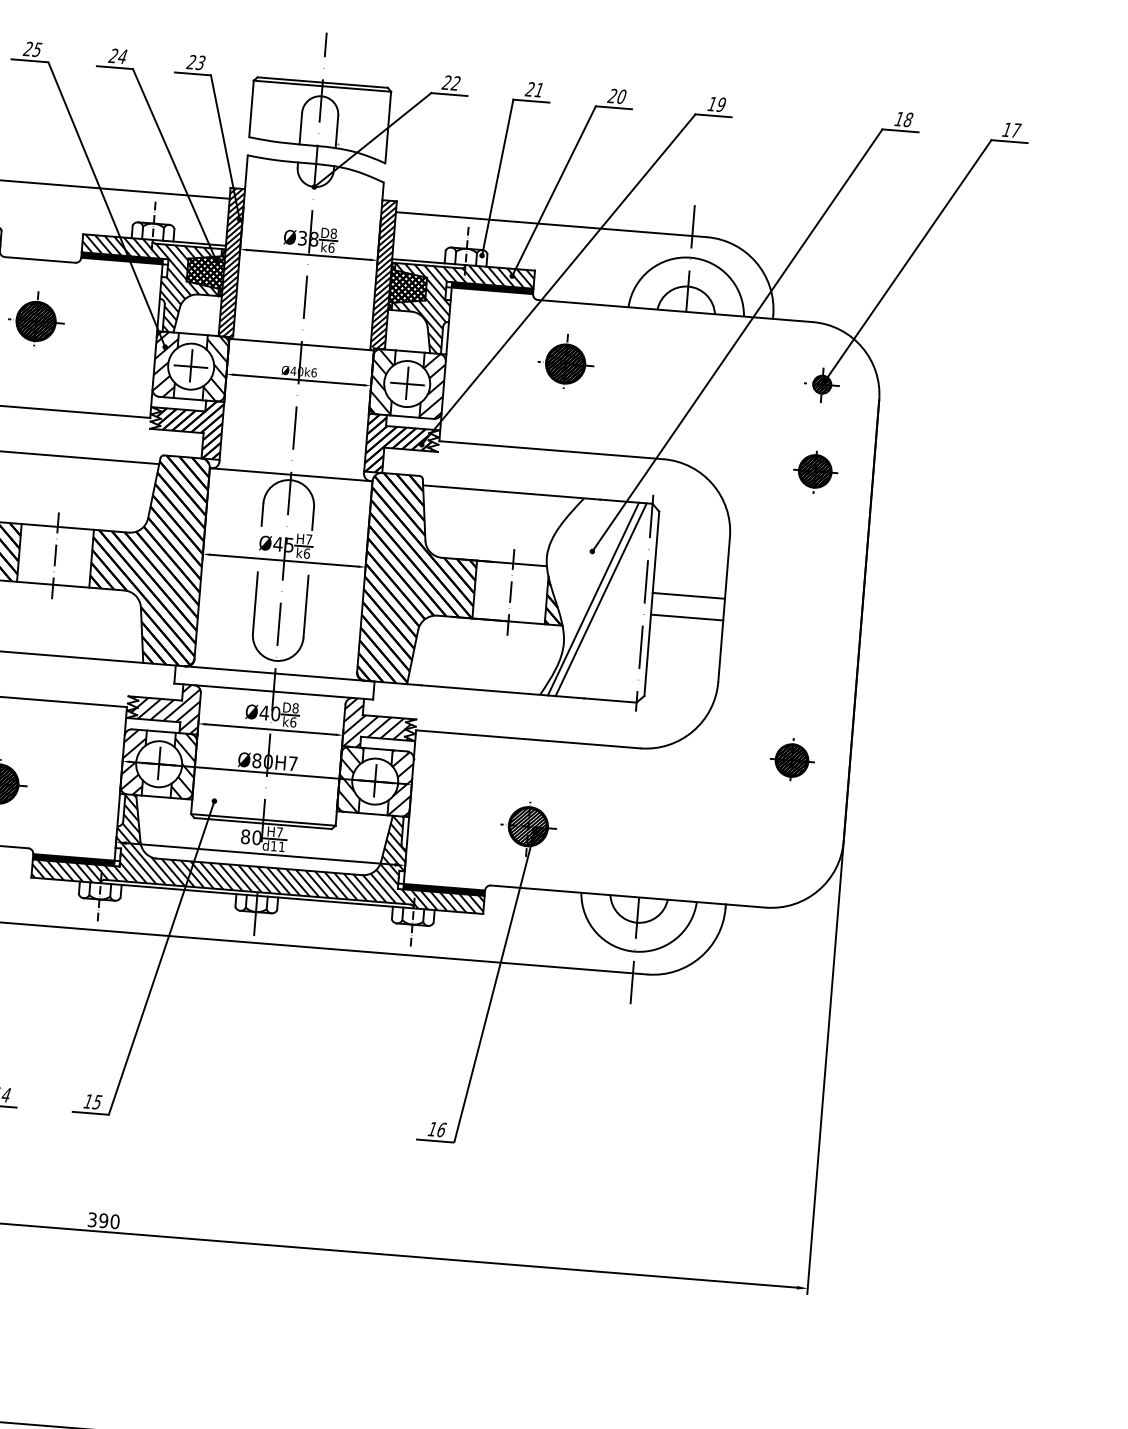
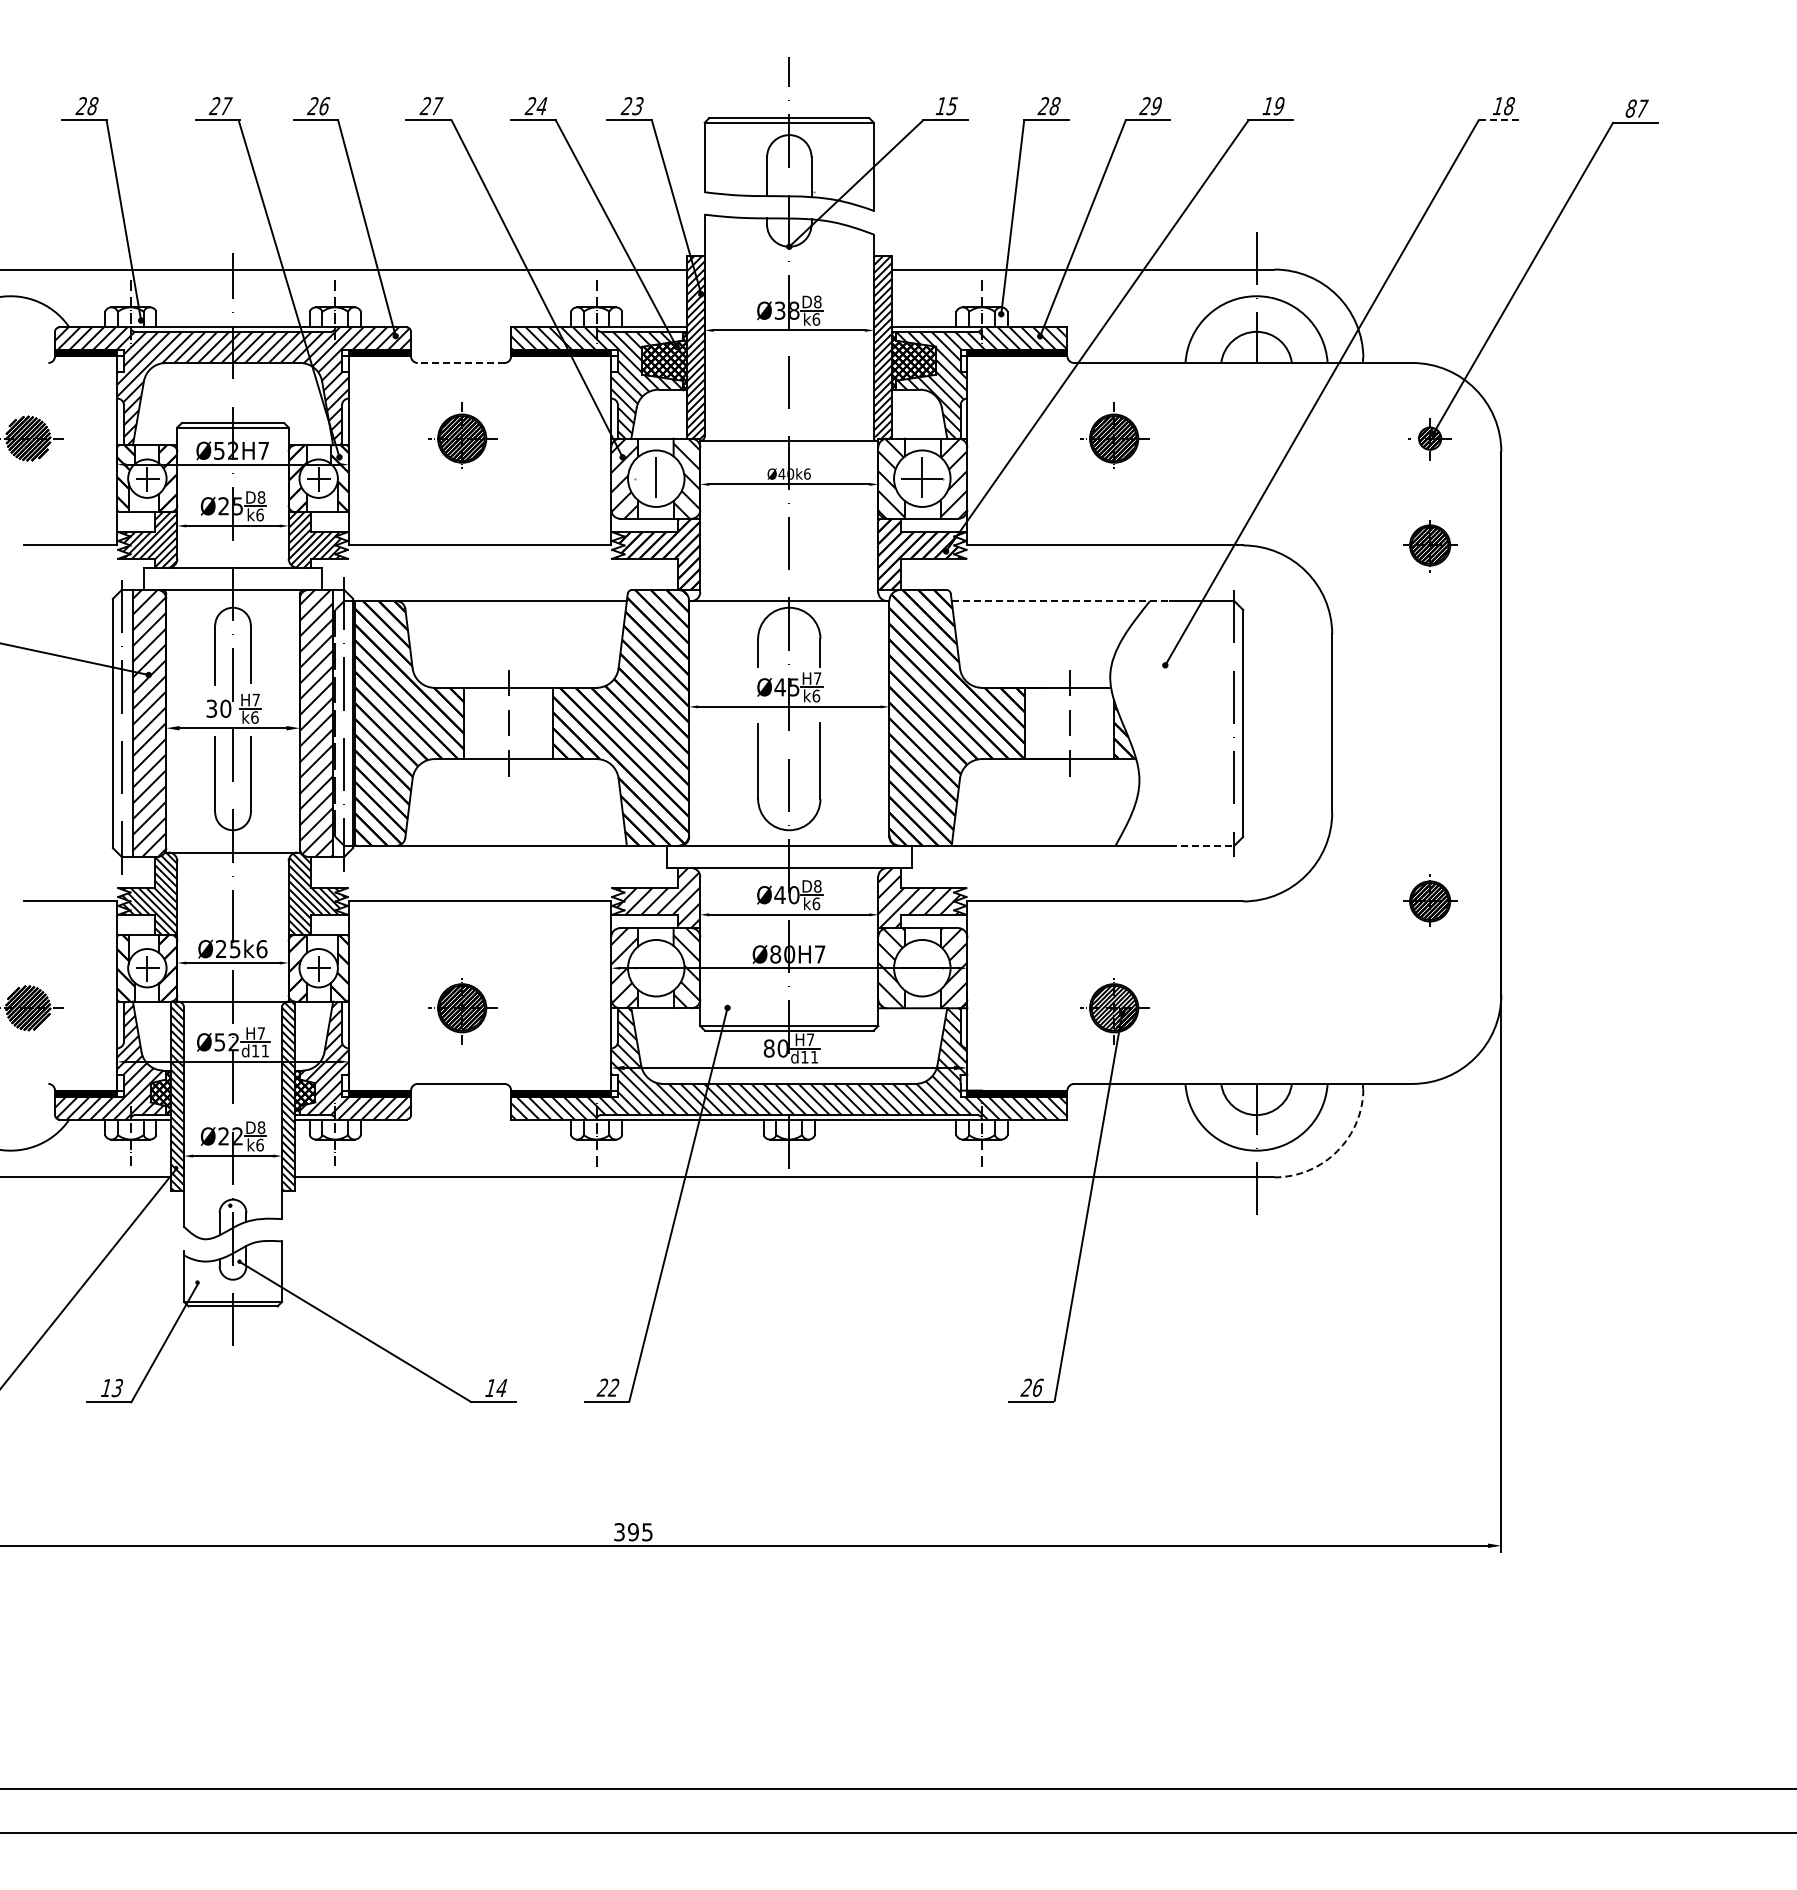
text: (36, 50) -> (436, 106), 25 -> 27
text: (451, 83) -> (946, 106), 22 -> 15
text: (538, 90) -> (1054, 106), 21 -> 28
text: (621, 97) -> (1156, 106), 20 -> 29
text: (1006, 129) -> (1630, 108), 17 -> 87
line: (901, 130) -> (1501, 120), solid -> dashed
line: (39, 260) -> (460, 363), solid -> dashed
line: (191, 366) -> (656, 478), removed
line: (512, 492) -> (1061, 601), solid -> dashed
line: (688, 596) -> (1287, 710), removed
line: (593, 599) -> (1171, 723), removed
line: (600, 599) -> (1180, 723), removed
line: (686, 617) -> (1287, 736), removed
line: (610, 700) -> (1202, 845), solid -> dashed
line: (159, 762) -> (656, 966), removed
line: (375, 780) -> (922, 966), removed
arc: (700, 957) -> (1337, 1151), solid -> dashed
text: (92, 1101) -> (607, 1387), 15 -> 22
text: (431, 1128) -> (1025, 1387), 16 -> 26
text: (115, 1221) -> (647, 1532), 390 -> 395

